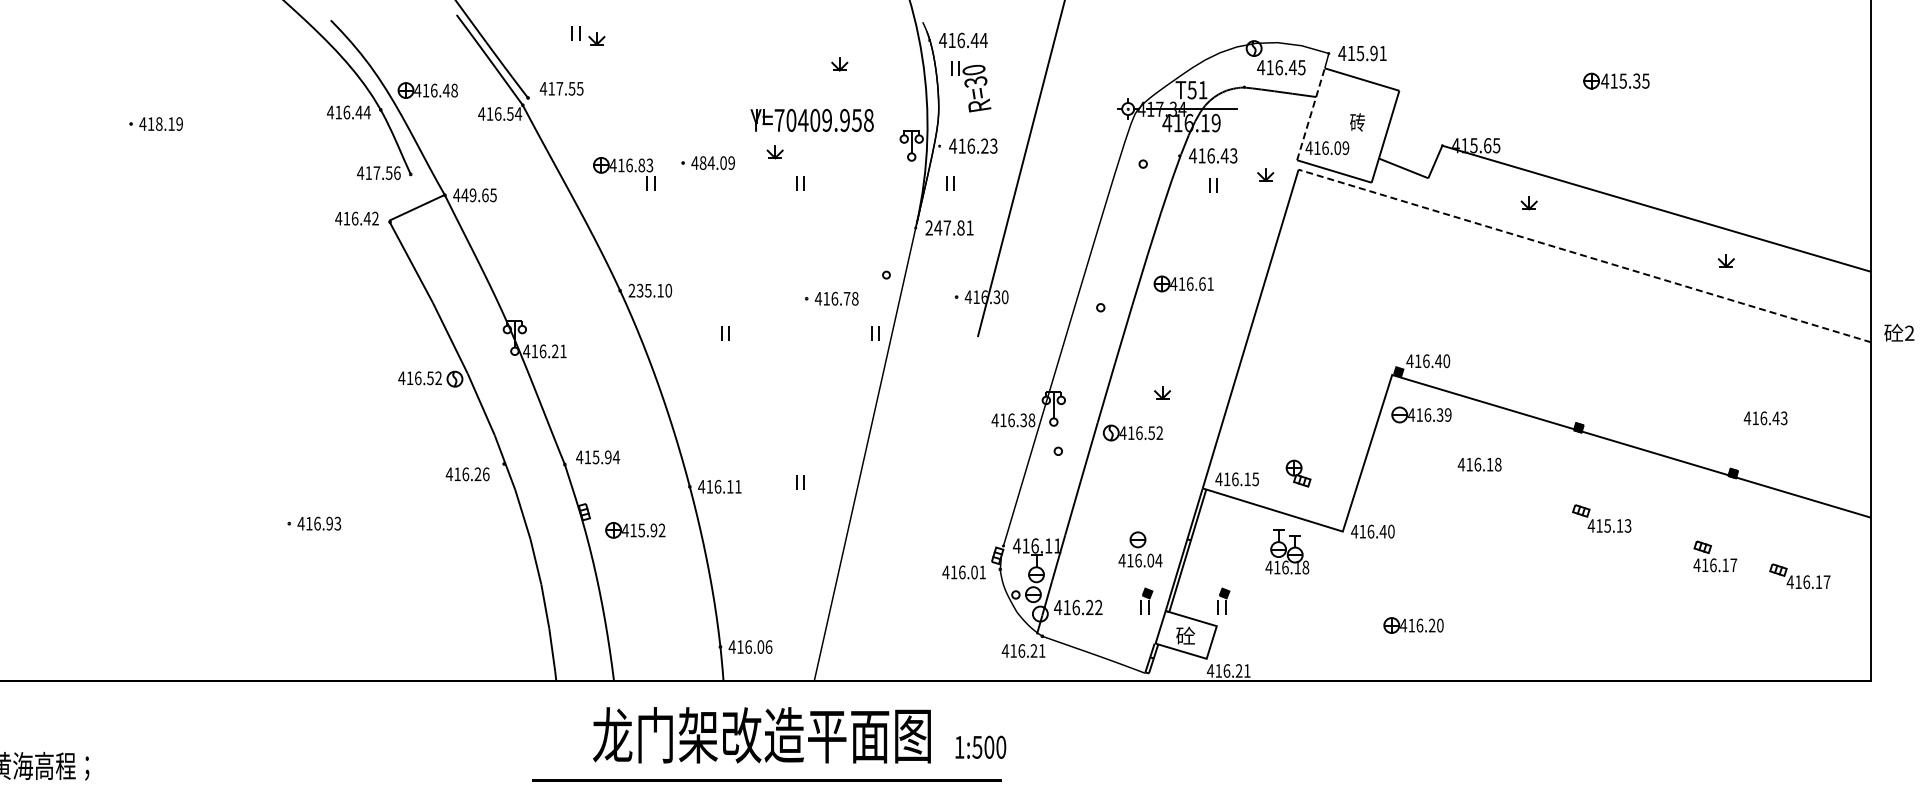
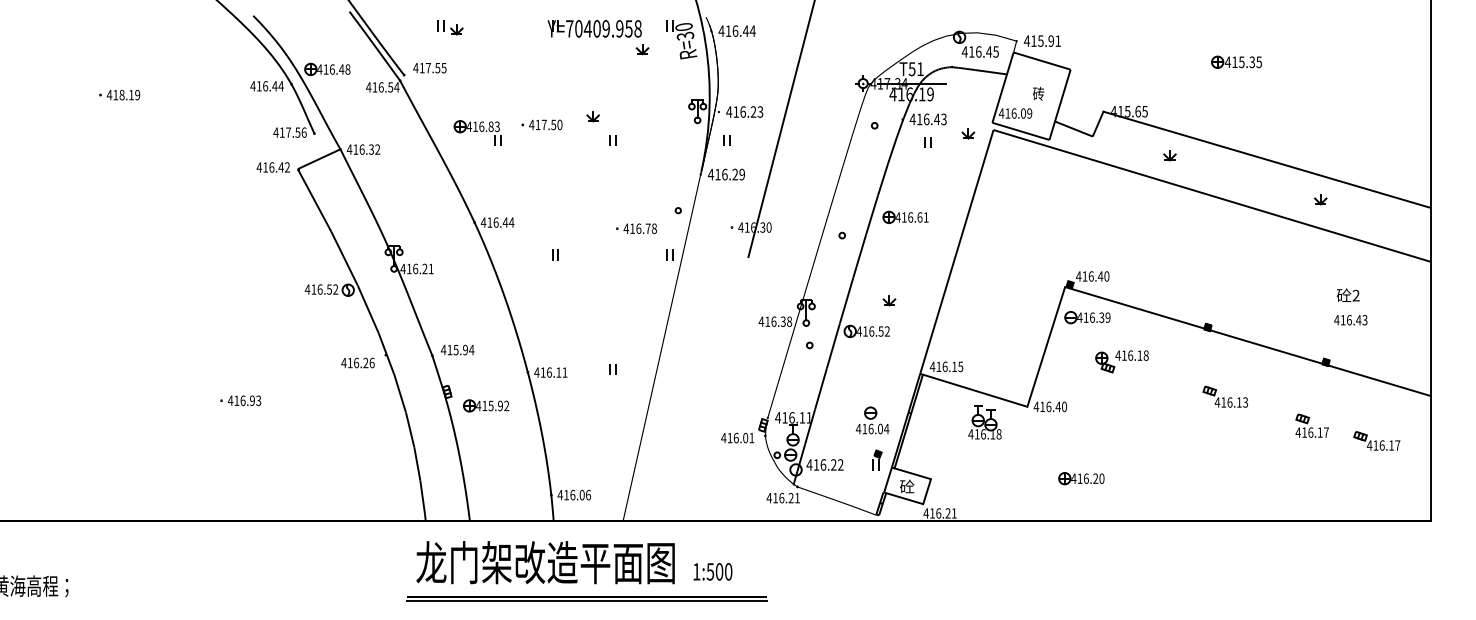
part: (971, 86) -> (682, 39), moved
line: (1310, 114) -> (1002, 87), dashed -> solid
part: (811, 120) -> (594, 28), moved
text: (716, 162) -> (548, 124), 484.09 -> 417.50
text: (478, 195) -> (366, 149), 449.65 -> 416.32
text: (949, 227) -> (726, 174), 247.81 -> 416.29
line: (1584, 256) -> (1212, 196), dashed -> solid
text: (650, 290) -> (497, 222), 235.10 -> 416.44
text: (1899, 332) -> (1348, 295), moved
part: (1298, 473) -> (1105, 362), moved
text: (1607, 525) -> (1229, 402), 415.13 -> 416.13
part: (1223, 600) -> (936, 459), removed
text: (799, 735) -> (574, 562), moved
line: (767, 785) -> (587, 601), added

